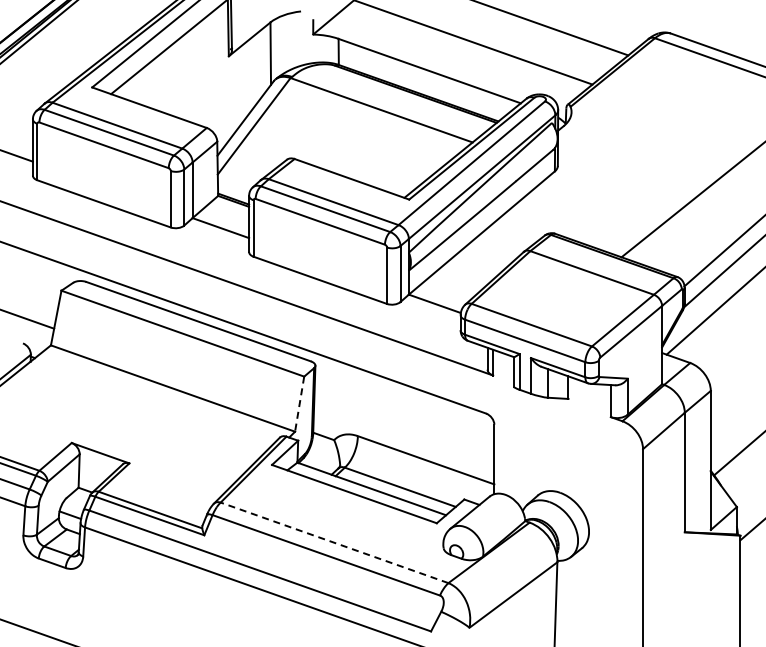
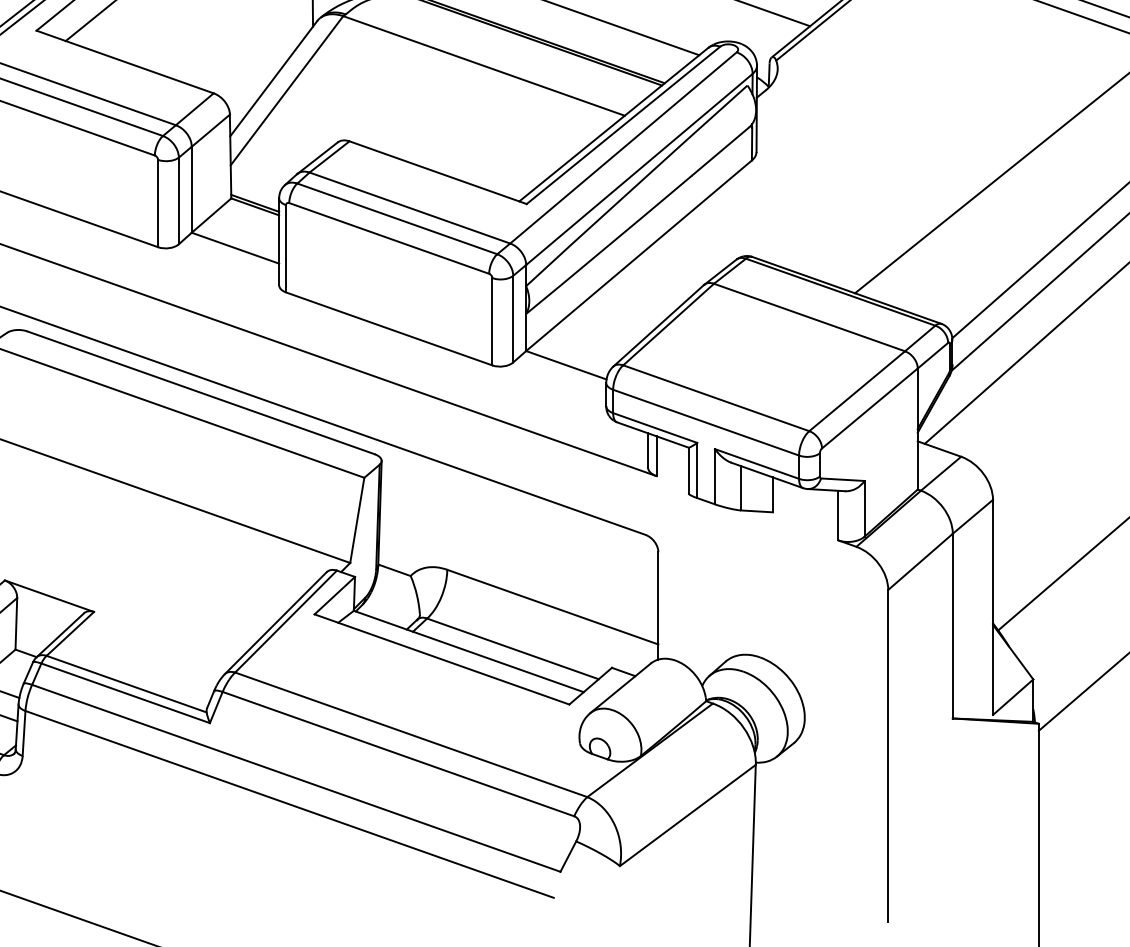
line: (299, 404) -> (357, 520), dashed -> solid
line: (334, 542) -> (411, 734), dashed -> solid

